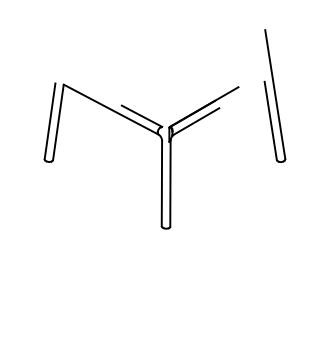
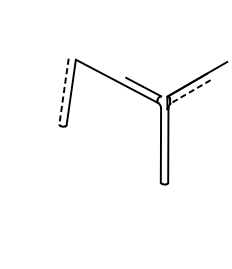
line: (49, 121) -> (63, 91), solid -> dashed
line: (196, 121) -> (190, 91), solid -> dashed

